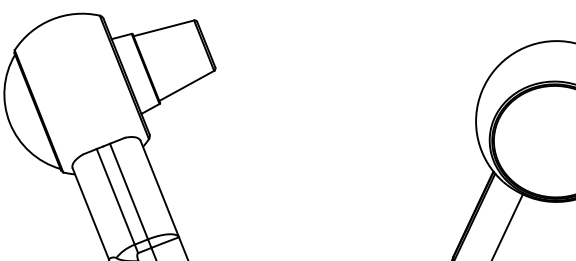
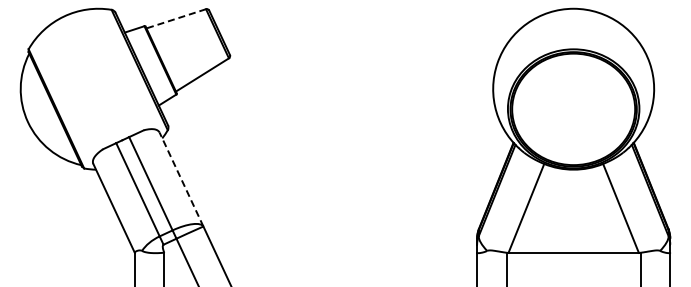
line: (163, 28) -> (175, 18), solid -> dashed
line: (159, 189) -> (181, 179), solid -> dashed

